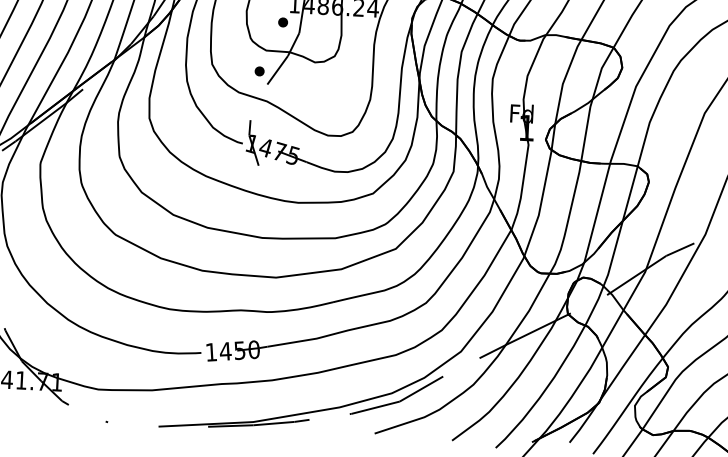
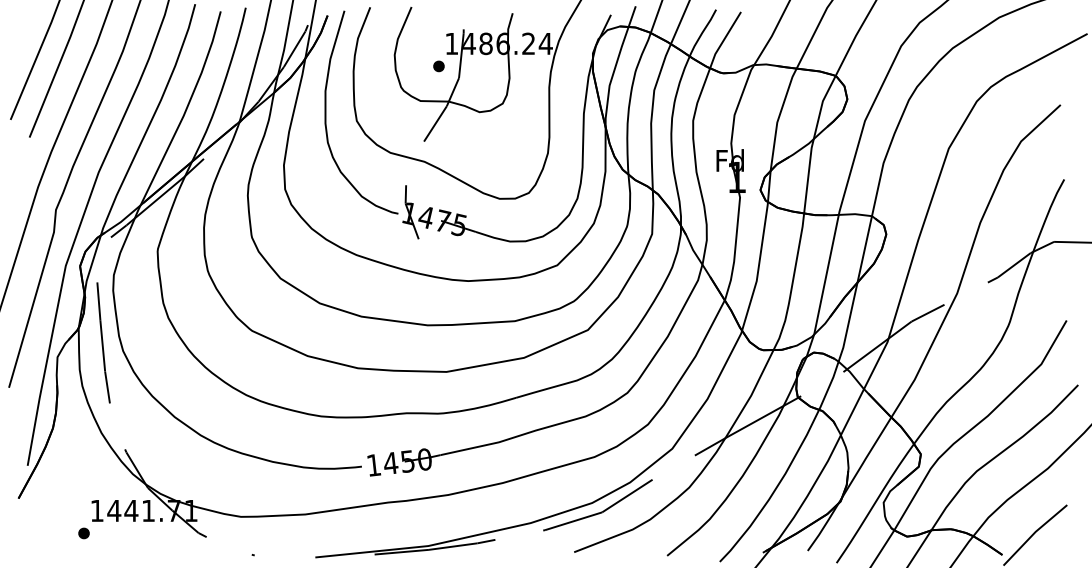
part: (259, 71) -> (413, 126), removed

